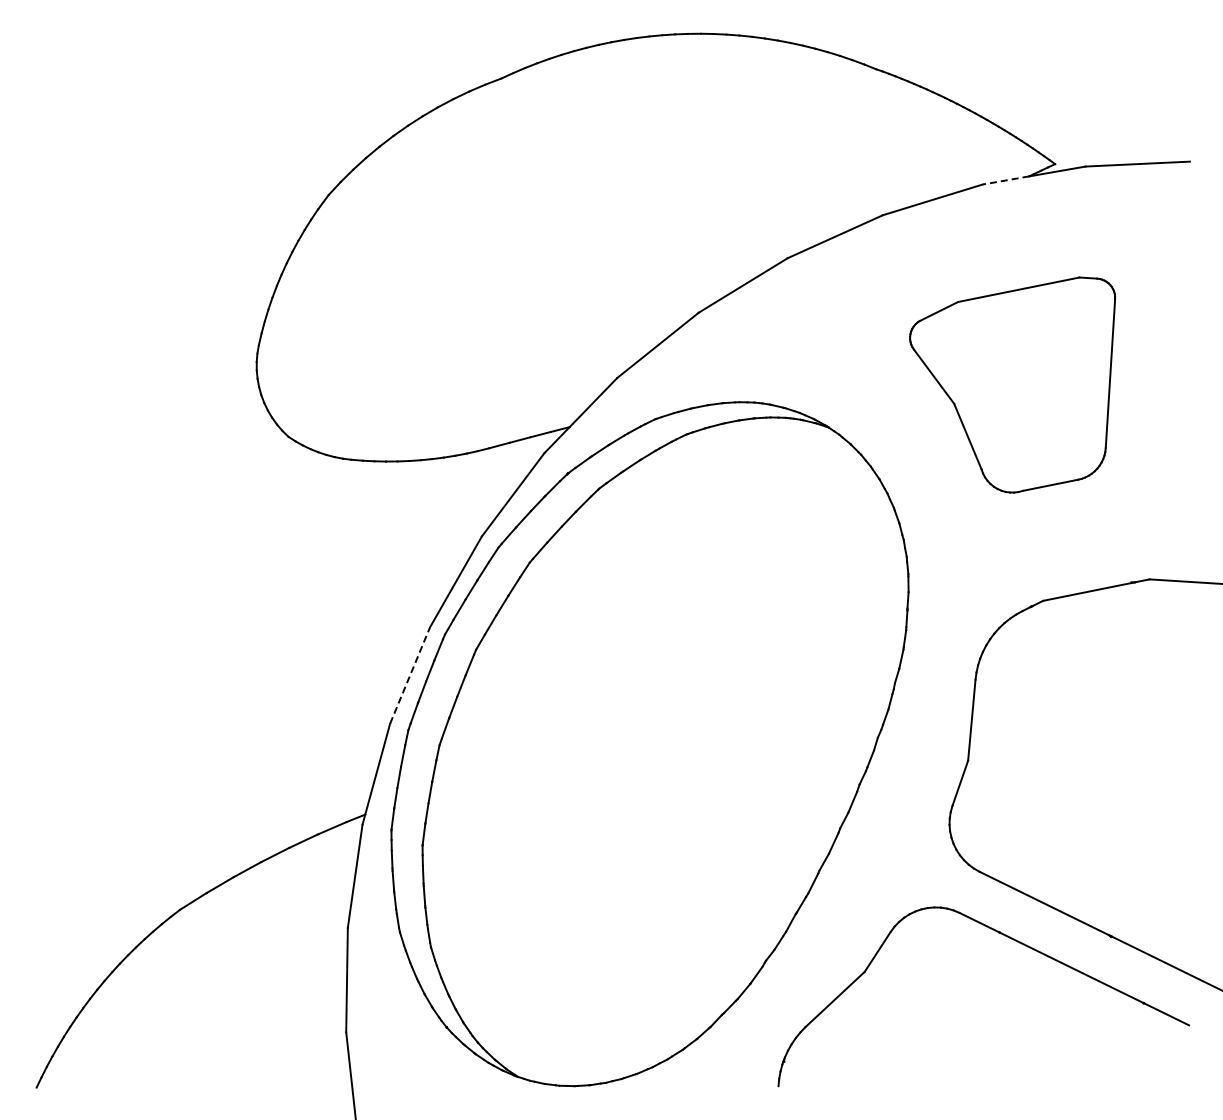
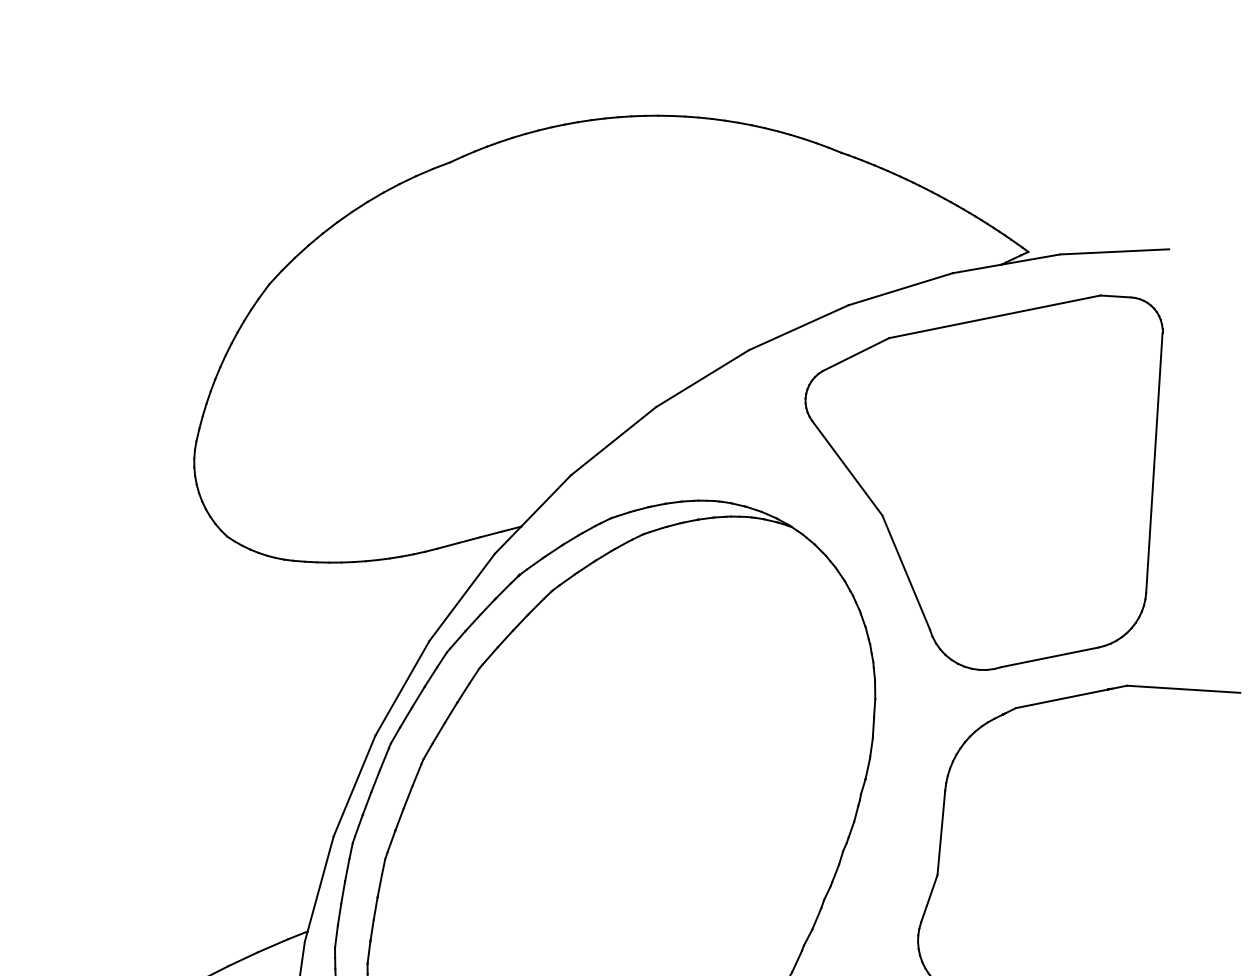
line: (1006, 180) -> (977, 269), dashed -> solid
part: (1012, 384) -> (983, 482), size x1.67
line: (410, 675) -> (354, 786), dashed -> solid

